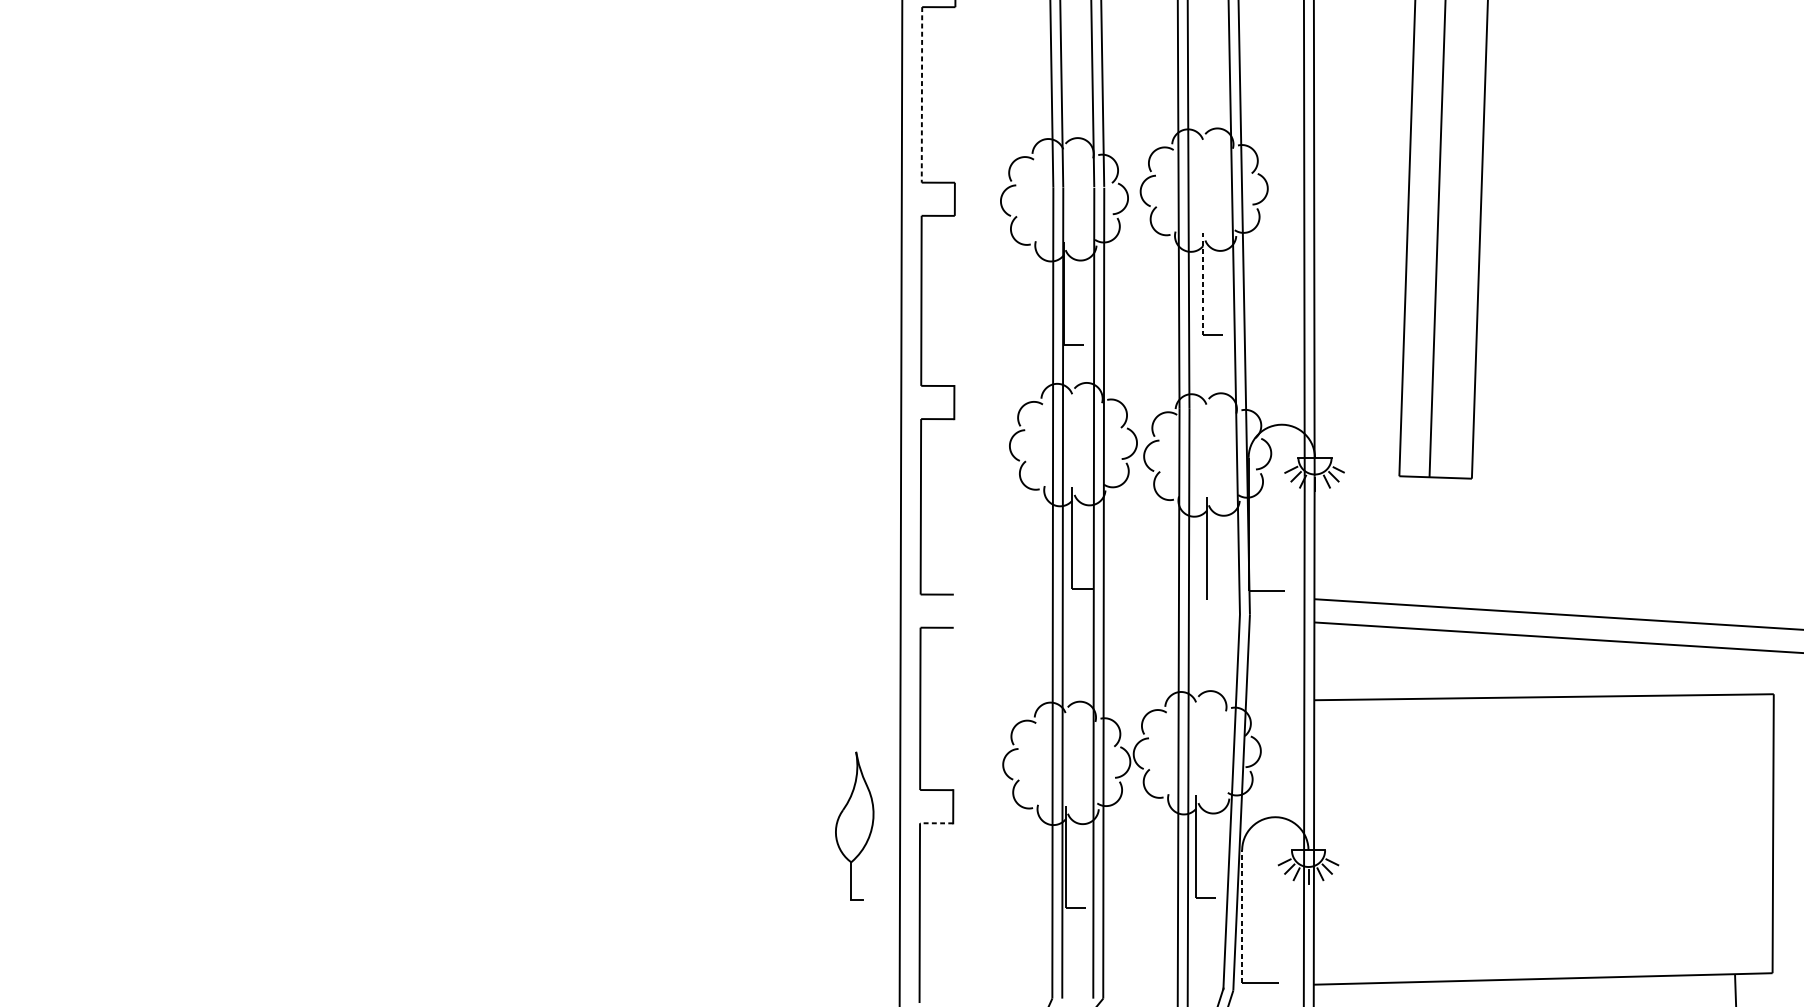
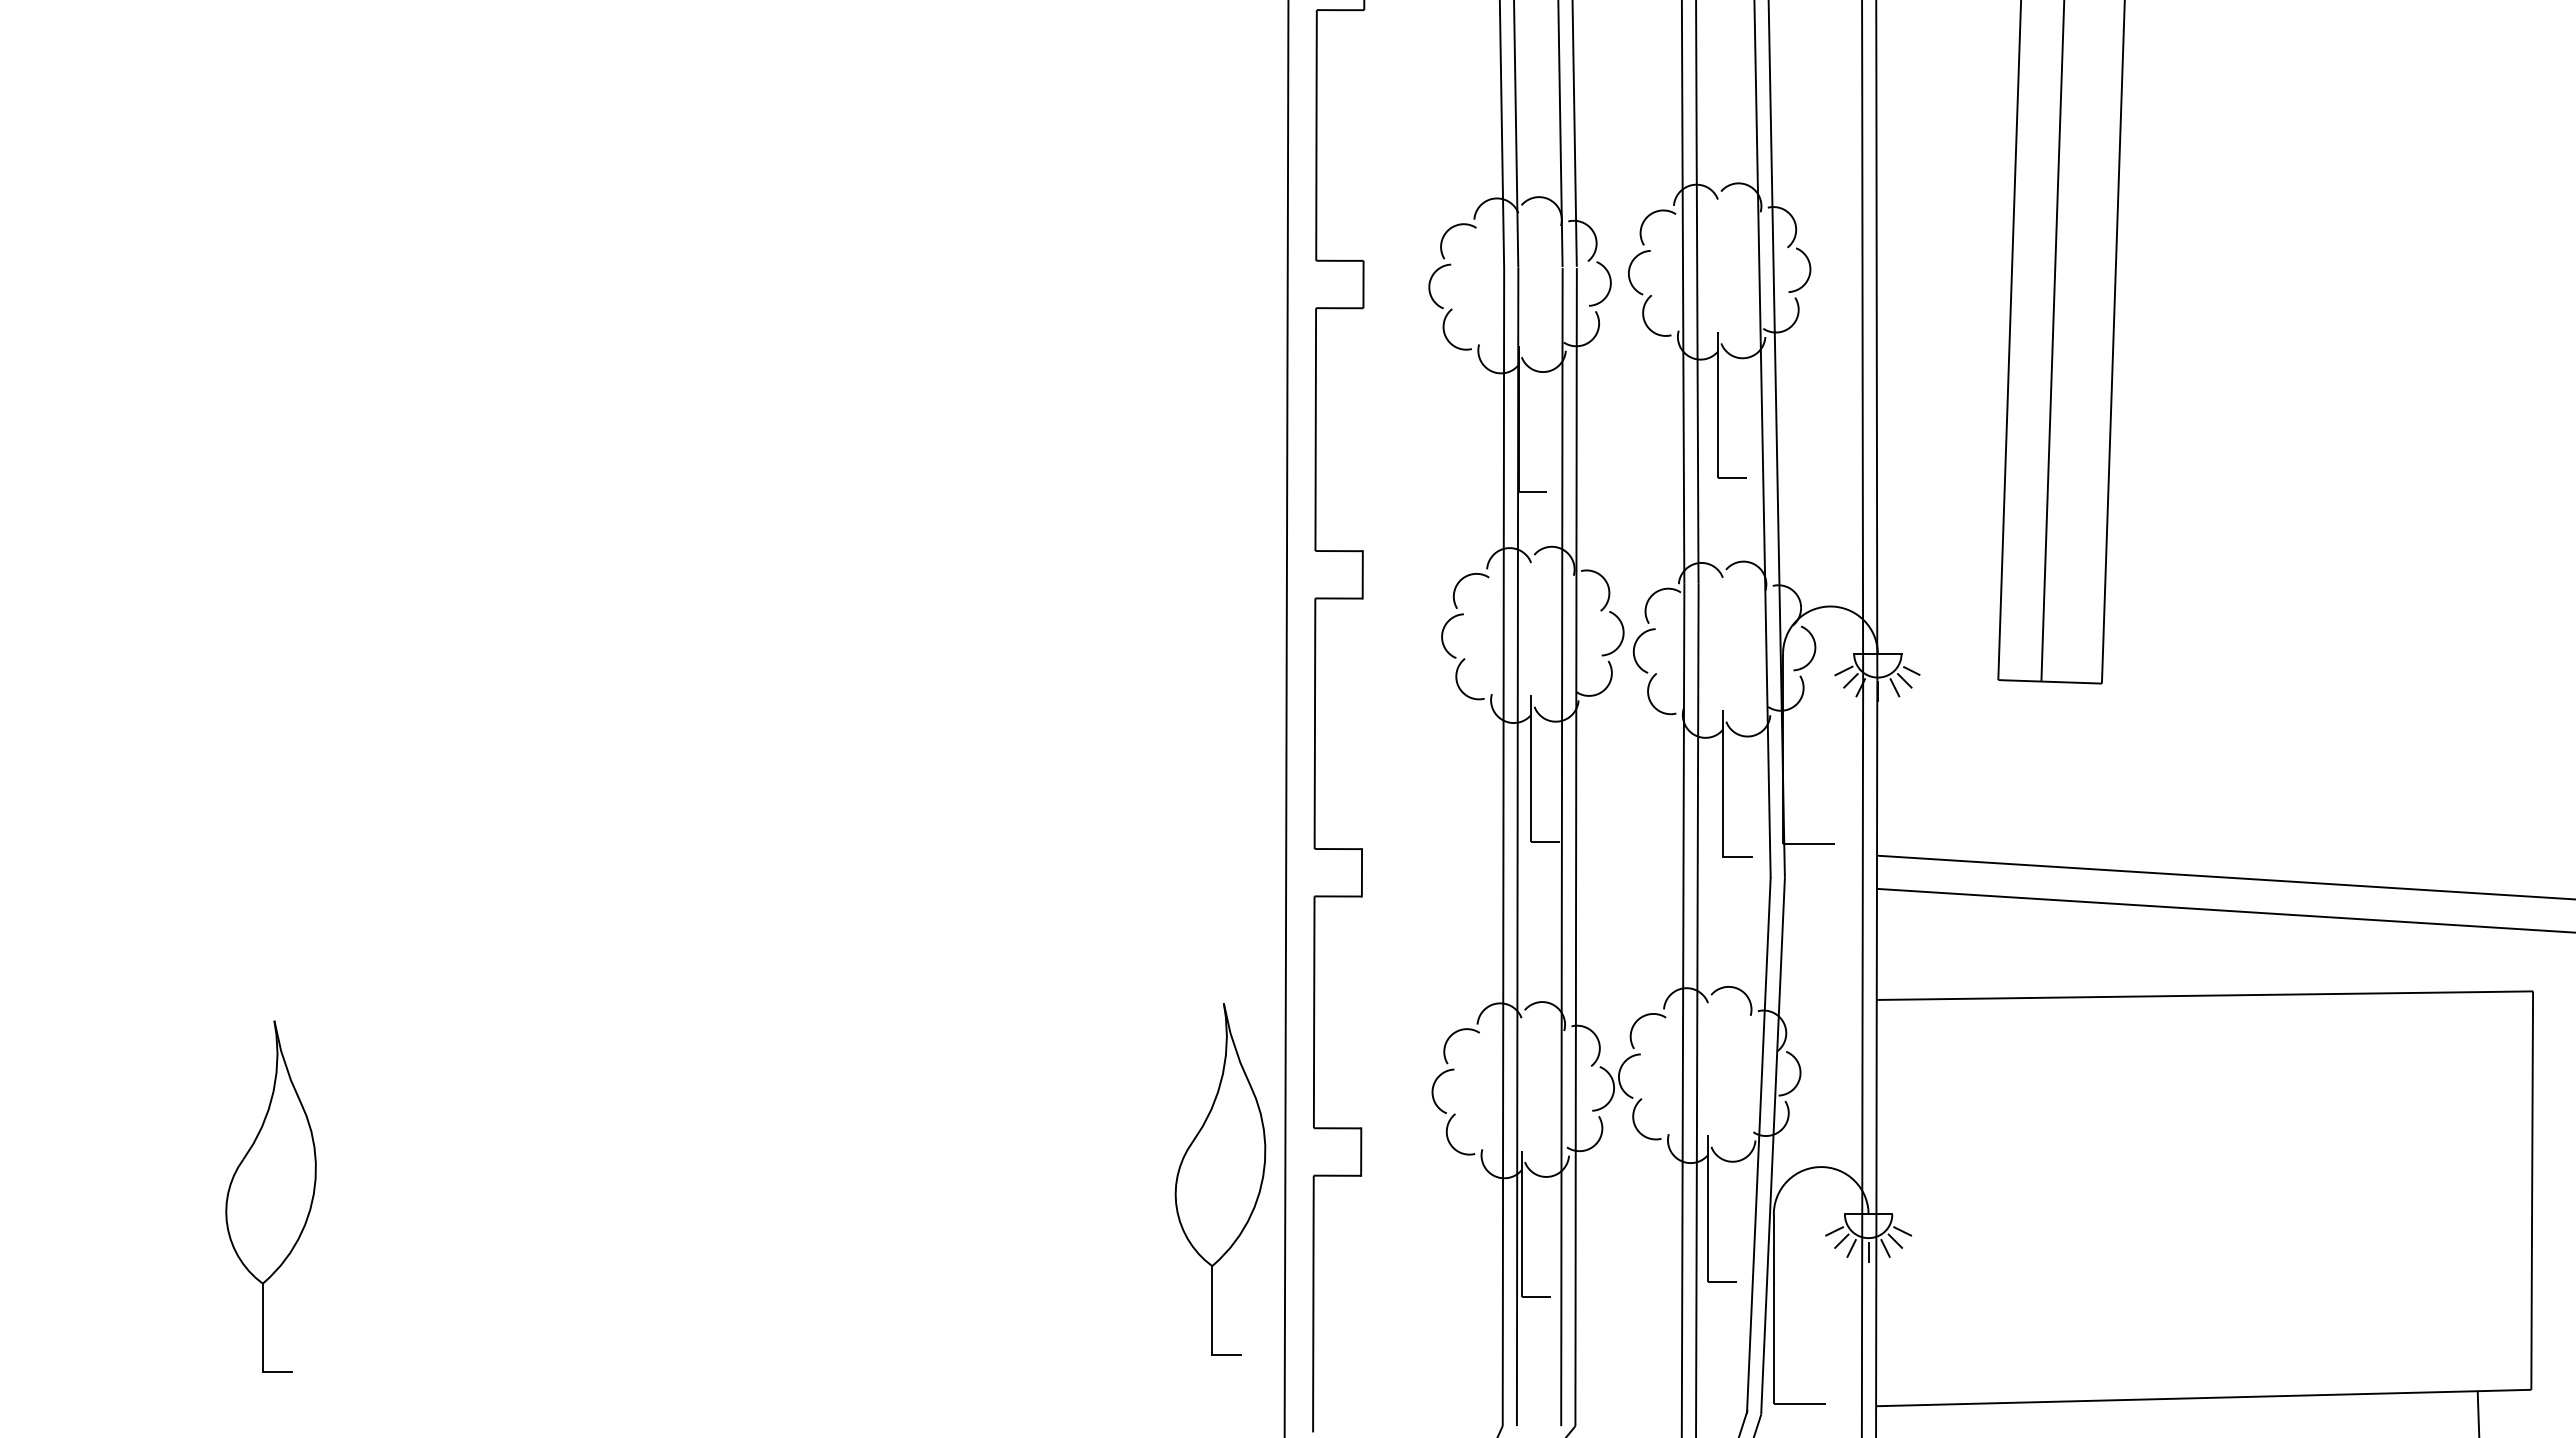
line: (921, 94) -> (1316, 135), dashed -> solid
line: (1203, 283) -> (1718, 405), dashed -> solid
line: (1216, 599) -> (1737, 856), added
line: (953, 610) -> (1361, 872), added
line: (936, 823) -> (1337, 1175), dashed -> solid
part: (854, 825) -> (1220, 1179), size x1.67
part: (189, 837) -> (270, 1196), added
line: (1241, 916) -> (1773, 1309), dashed -> solid

